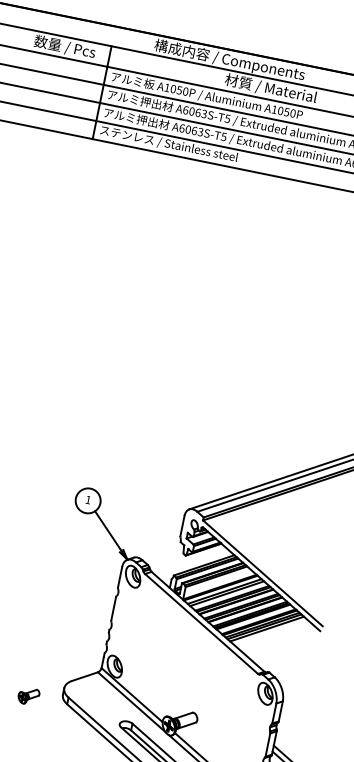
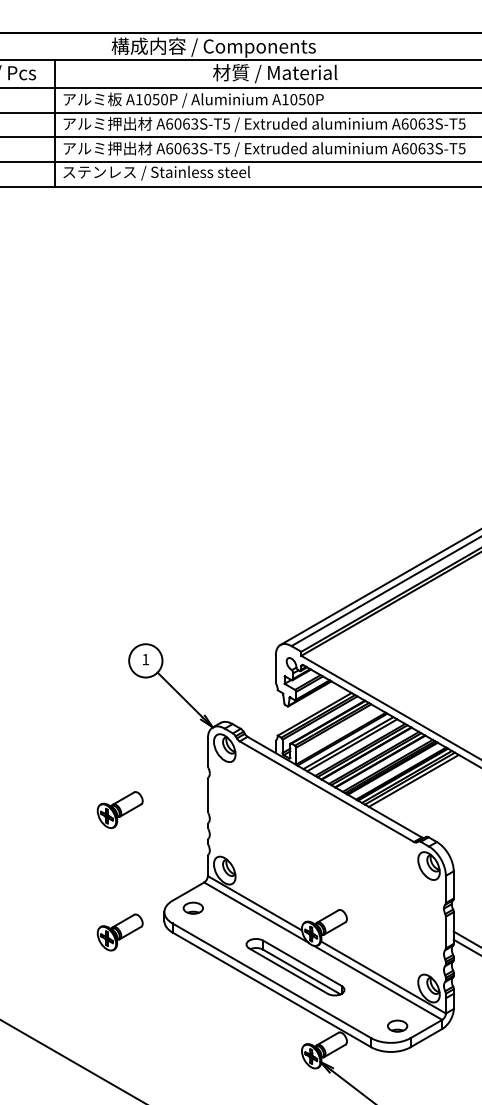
part: (46, 606) -> (119, 809), added
part: (85, 688) -> (192, 907), added
part: (28, 696) -> (119, 932), size x1.67

